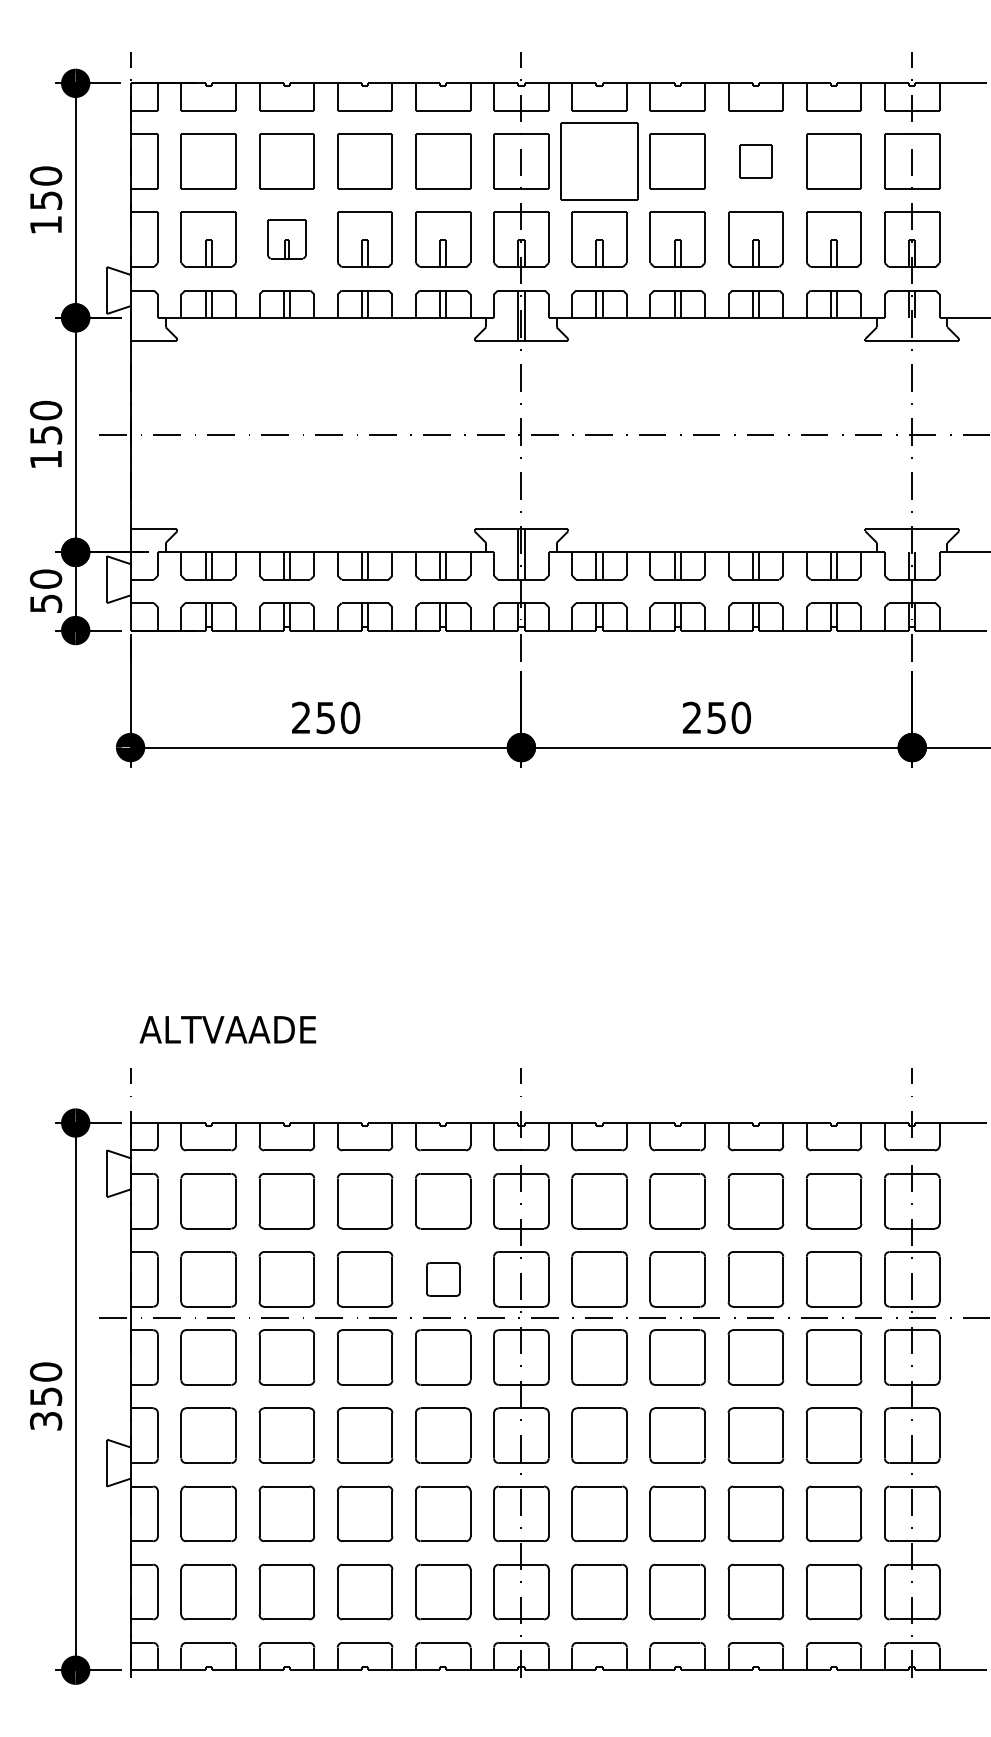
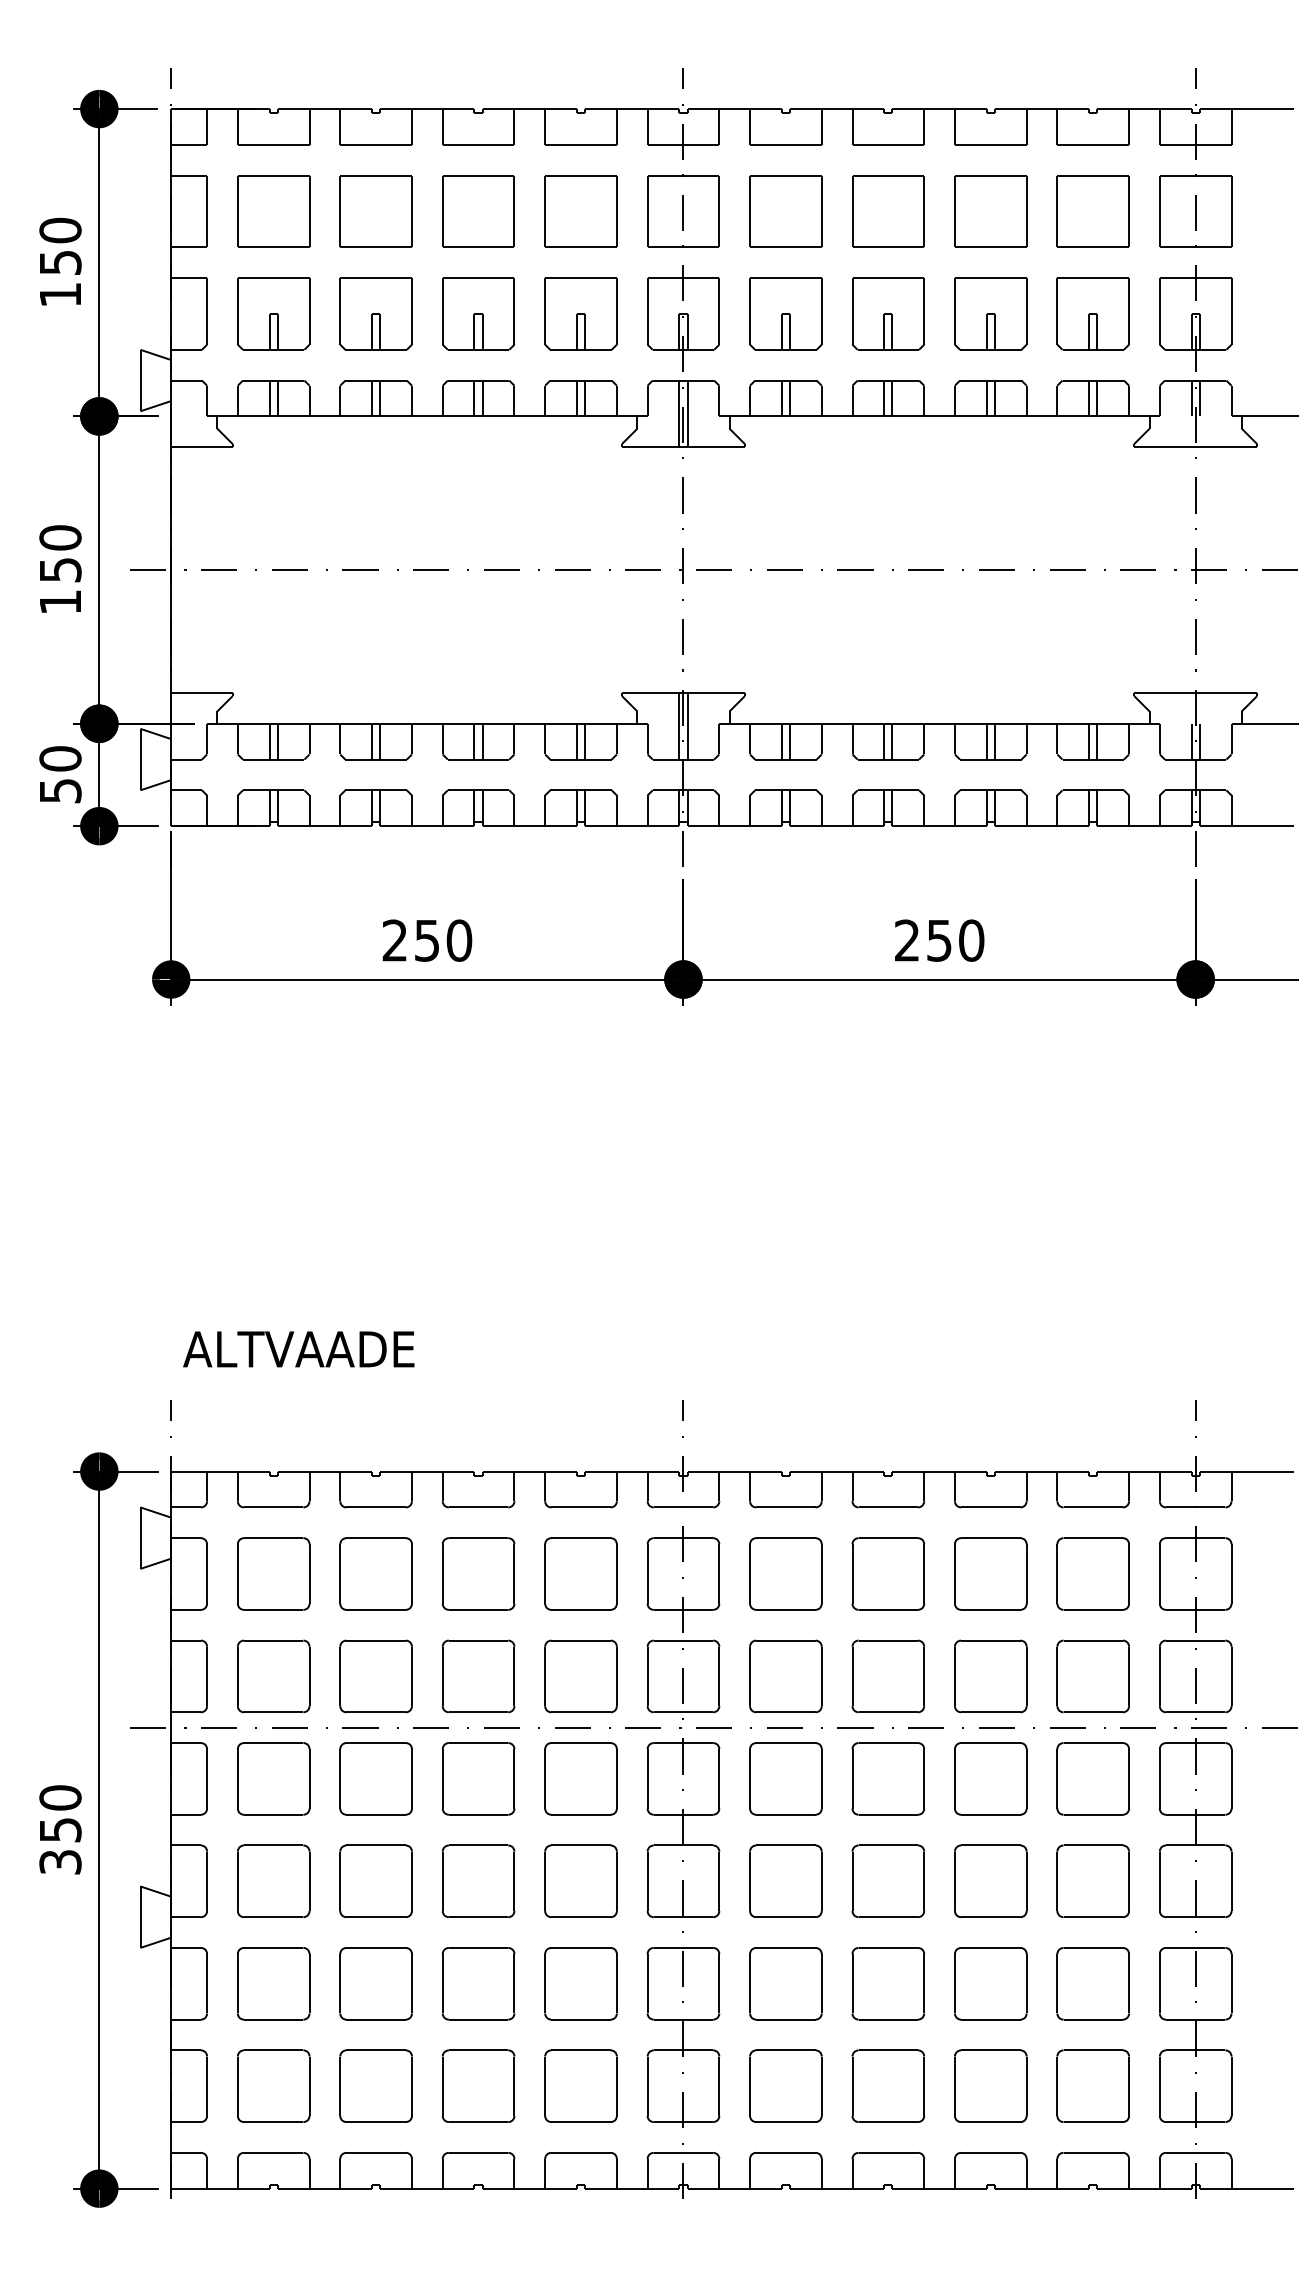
part: (599, 161) -> (785, 211), size x0.71
part: (755, 161) -> (990, 211), size x1.67
part: (286, 239) -> (375, 313), size x1.43
part: (443, 1279) -> (581, 1676), size x1.67

